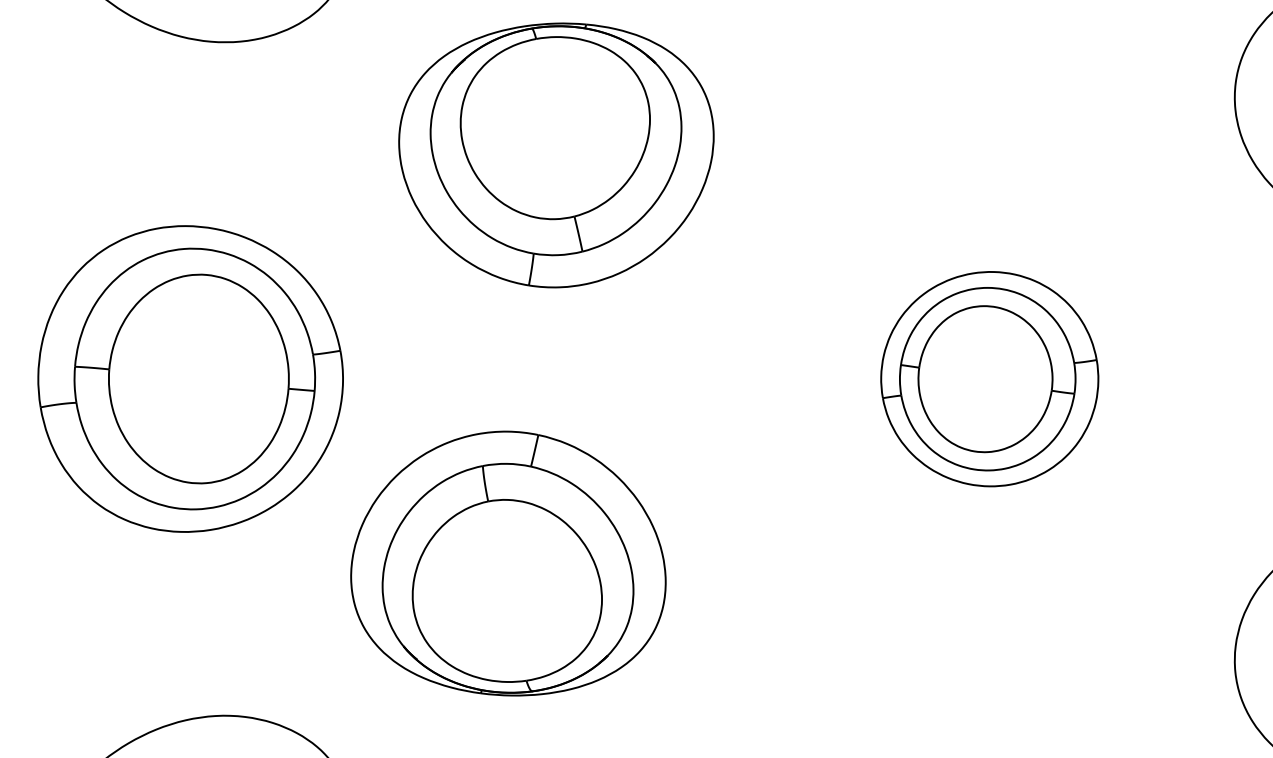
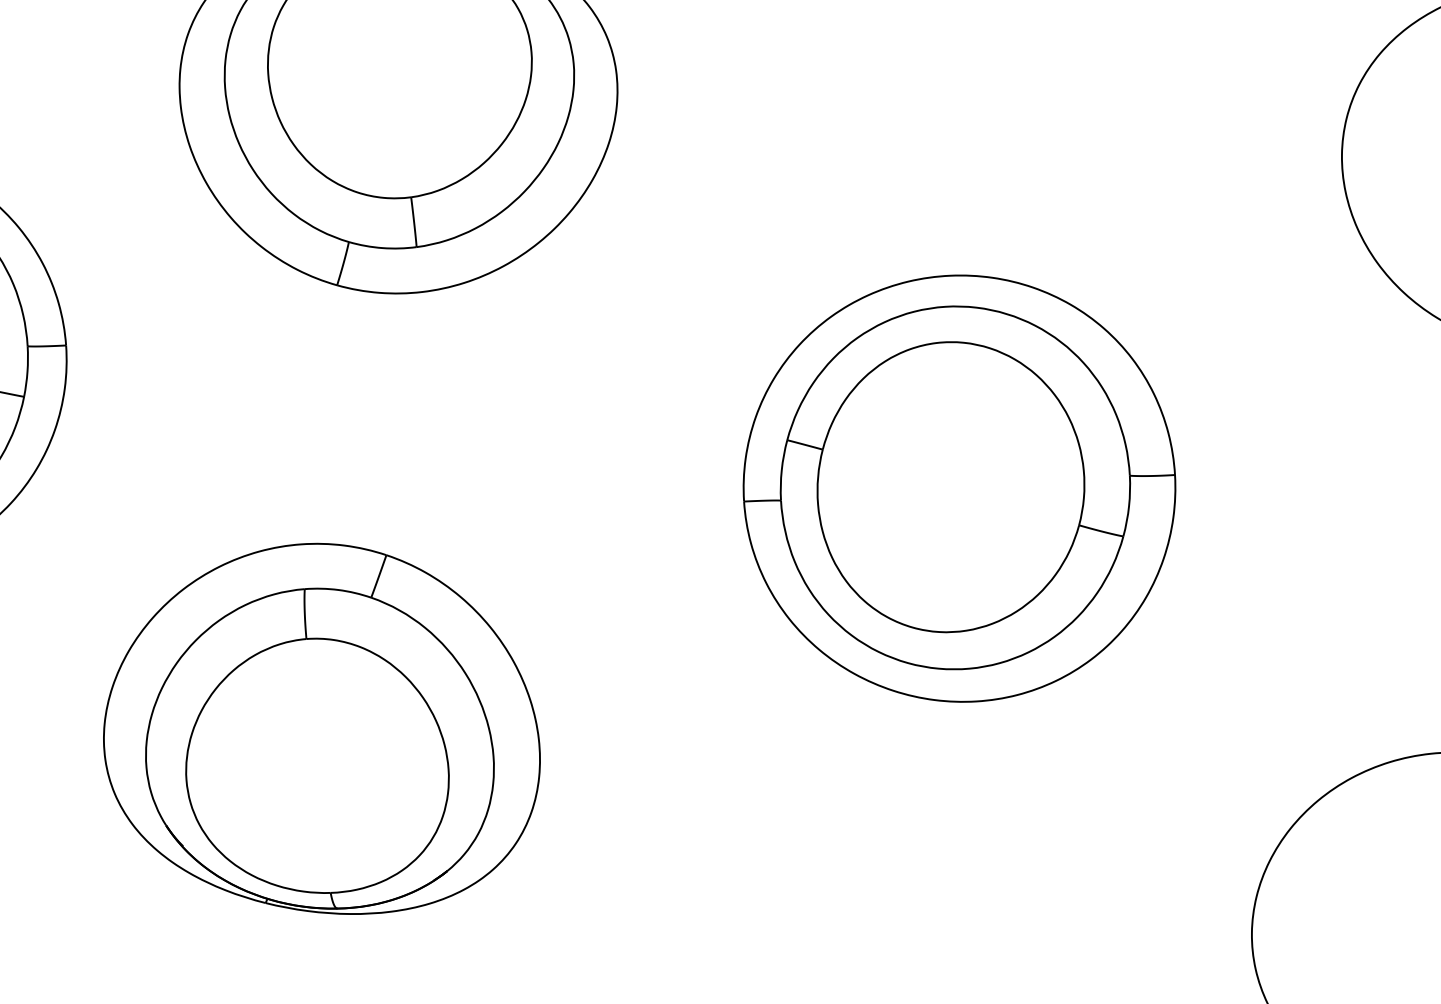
part: (989, 379) -> (958, 488), size x1.43
part: (508, 563) -> (324, 727), moved

